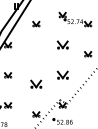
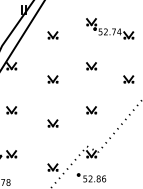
part: (62, 45) -> (91, 66), size x0.62
part: (36, 54) -> (53, 79), added
part: (62, 75) -> (91, 110), size x0.62
part: (36, 84) -> (53, 123), size x0.62

